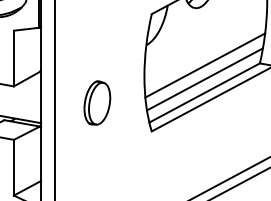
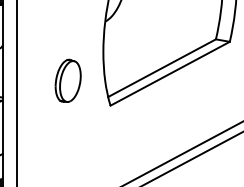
line: (205, 65) -> (162, 41), removed
line: (204, 79) -> (161, 55), removed
part: (97, 102) -> (68, 80), moved

